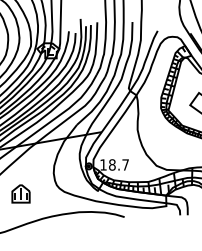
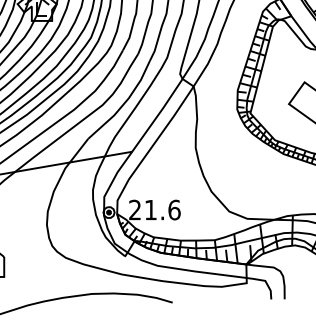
text: (114, 164) -> (154, 209), 18.7 -> 21.6

